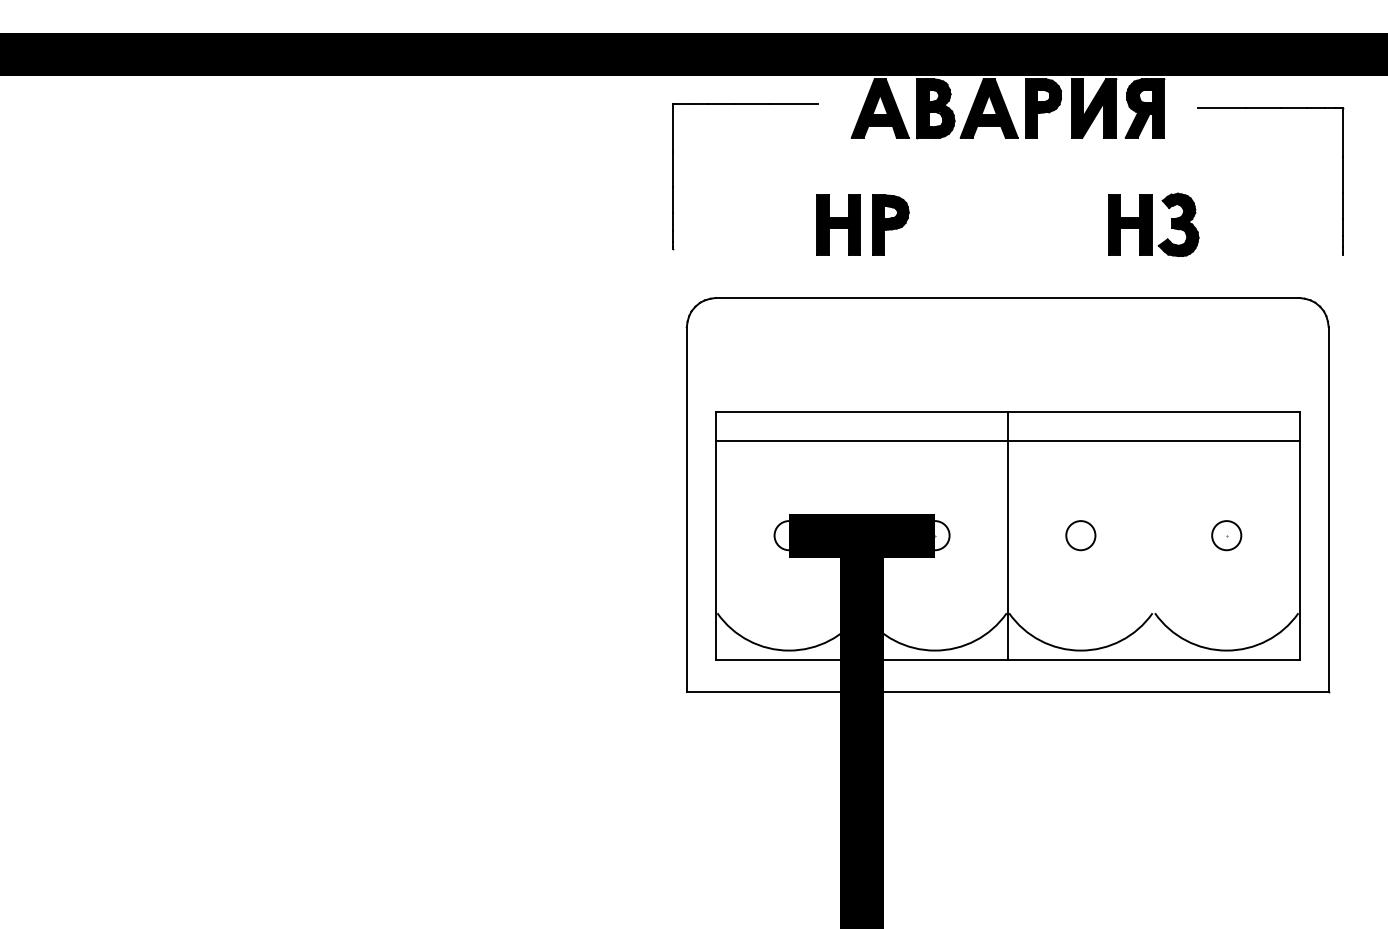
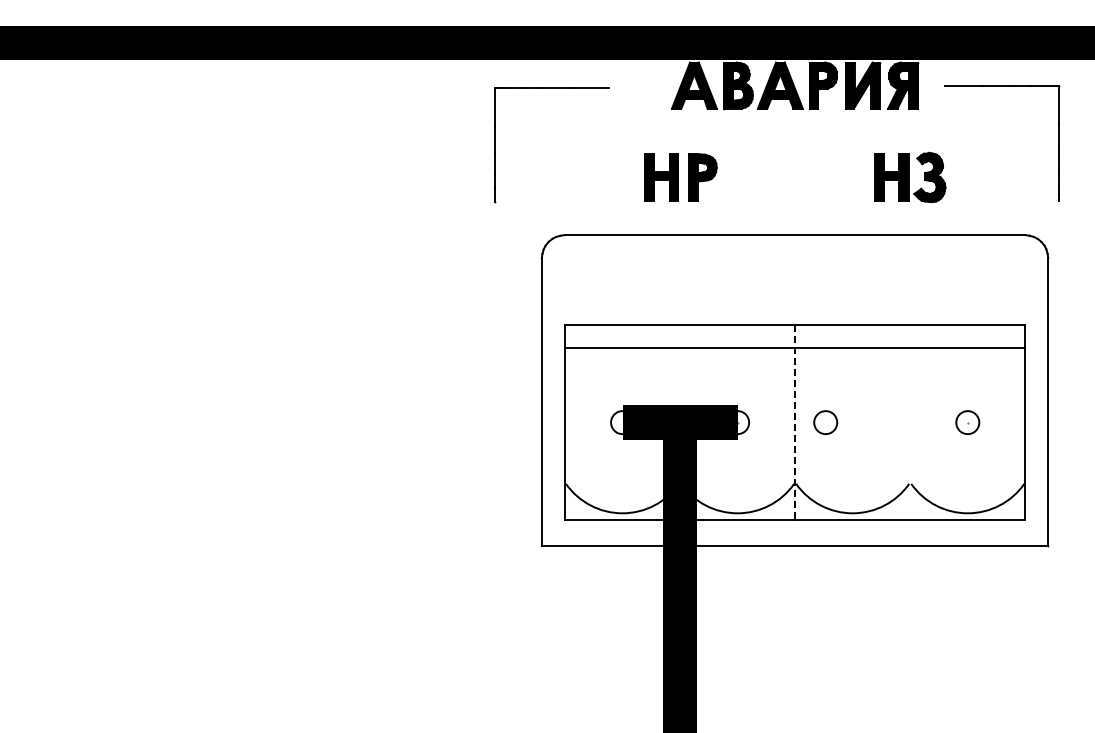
part: (673, 176) -> (495, 145), moved
line: (1008, 535) -> (795, 422), solid -> dashed
circle: (1080, 535) -> (825, 422), moved

